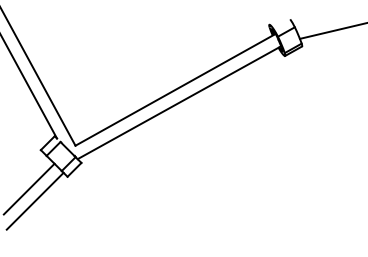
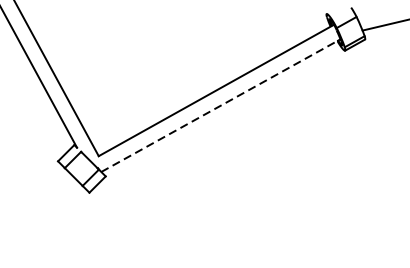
line: (179, 102) -> (221, 105), solid -> dashed
line: (28, 188) -> (43, 206), removed
line: (34, 200) -> (50, 220), removed

